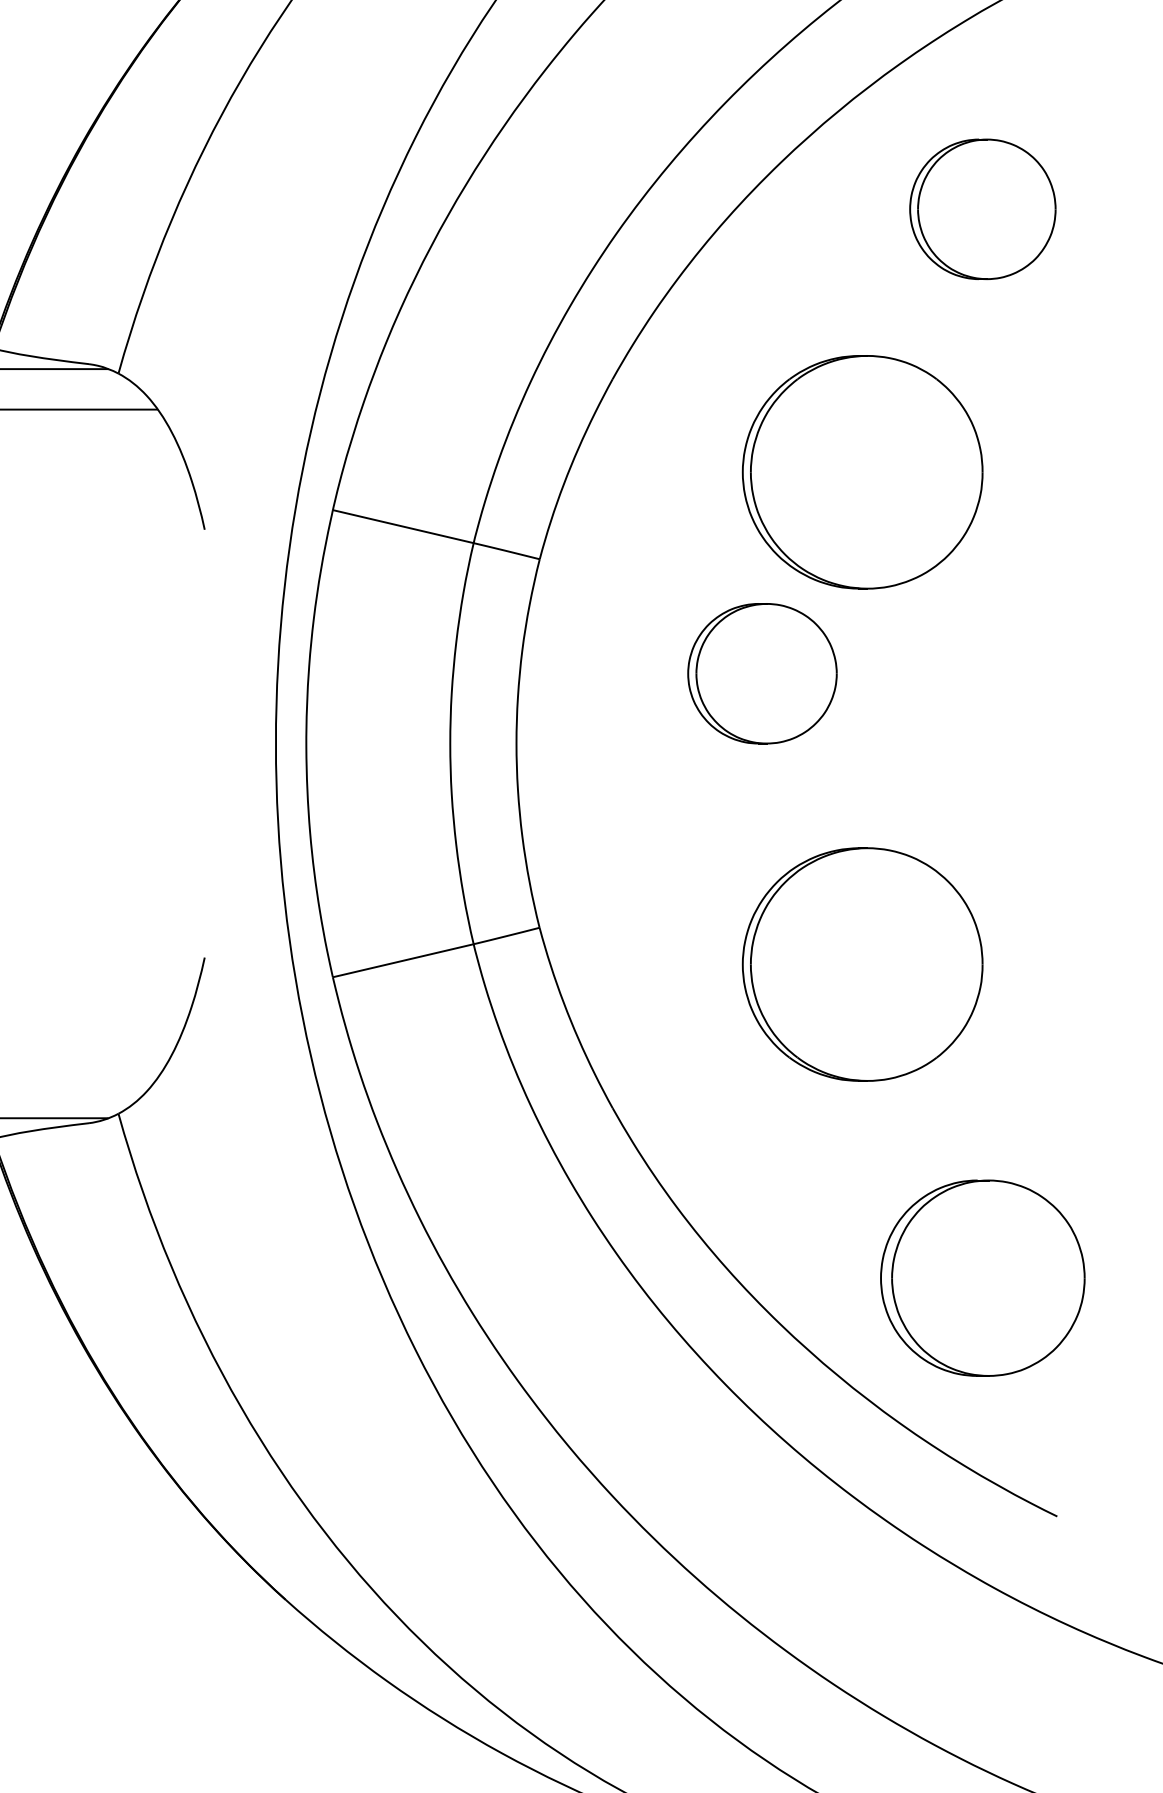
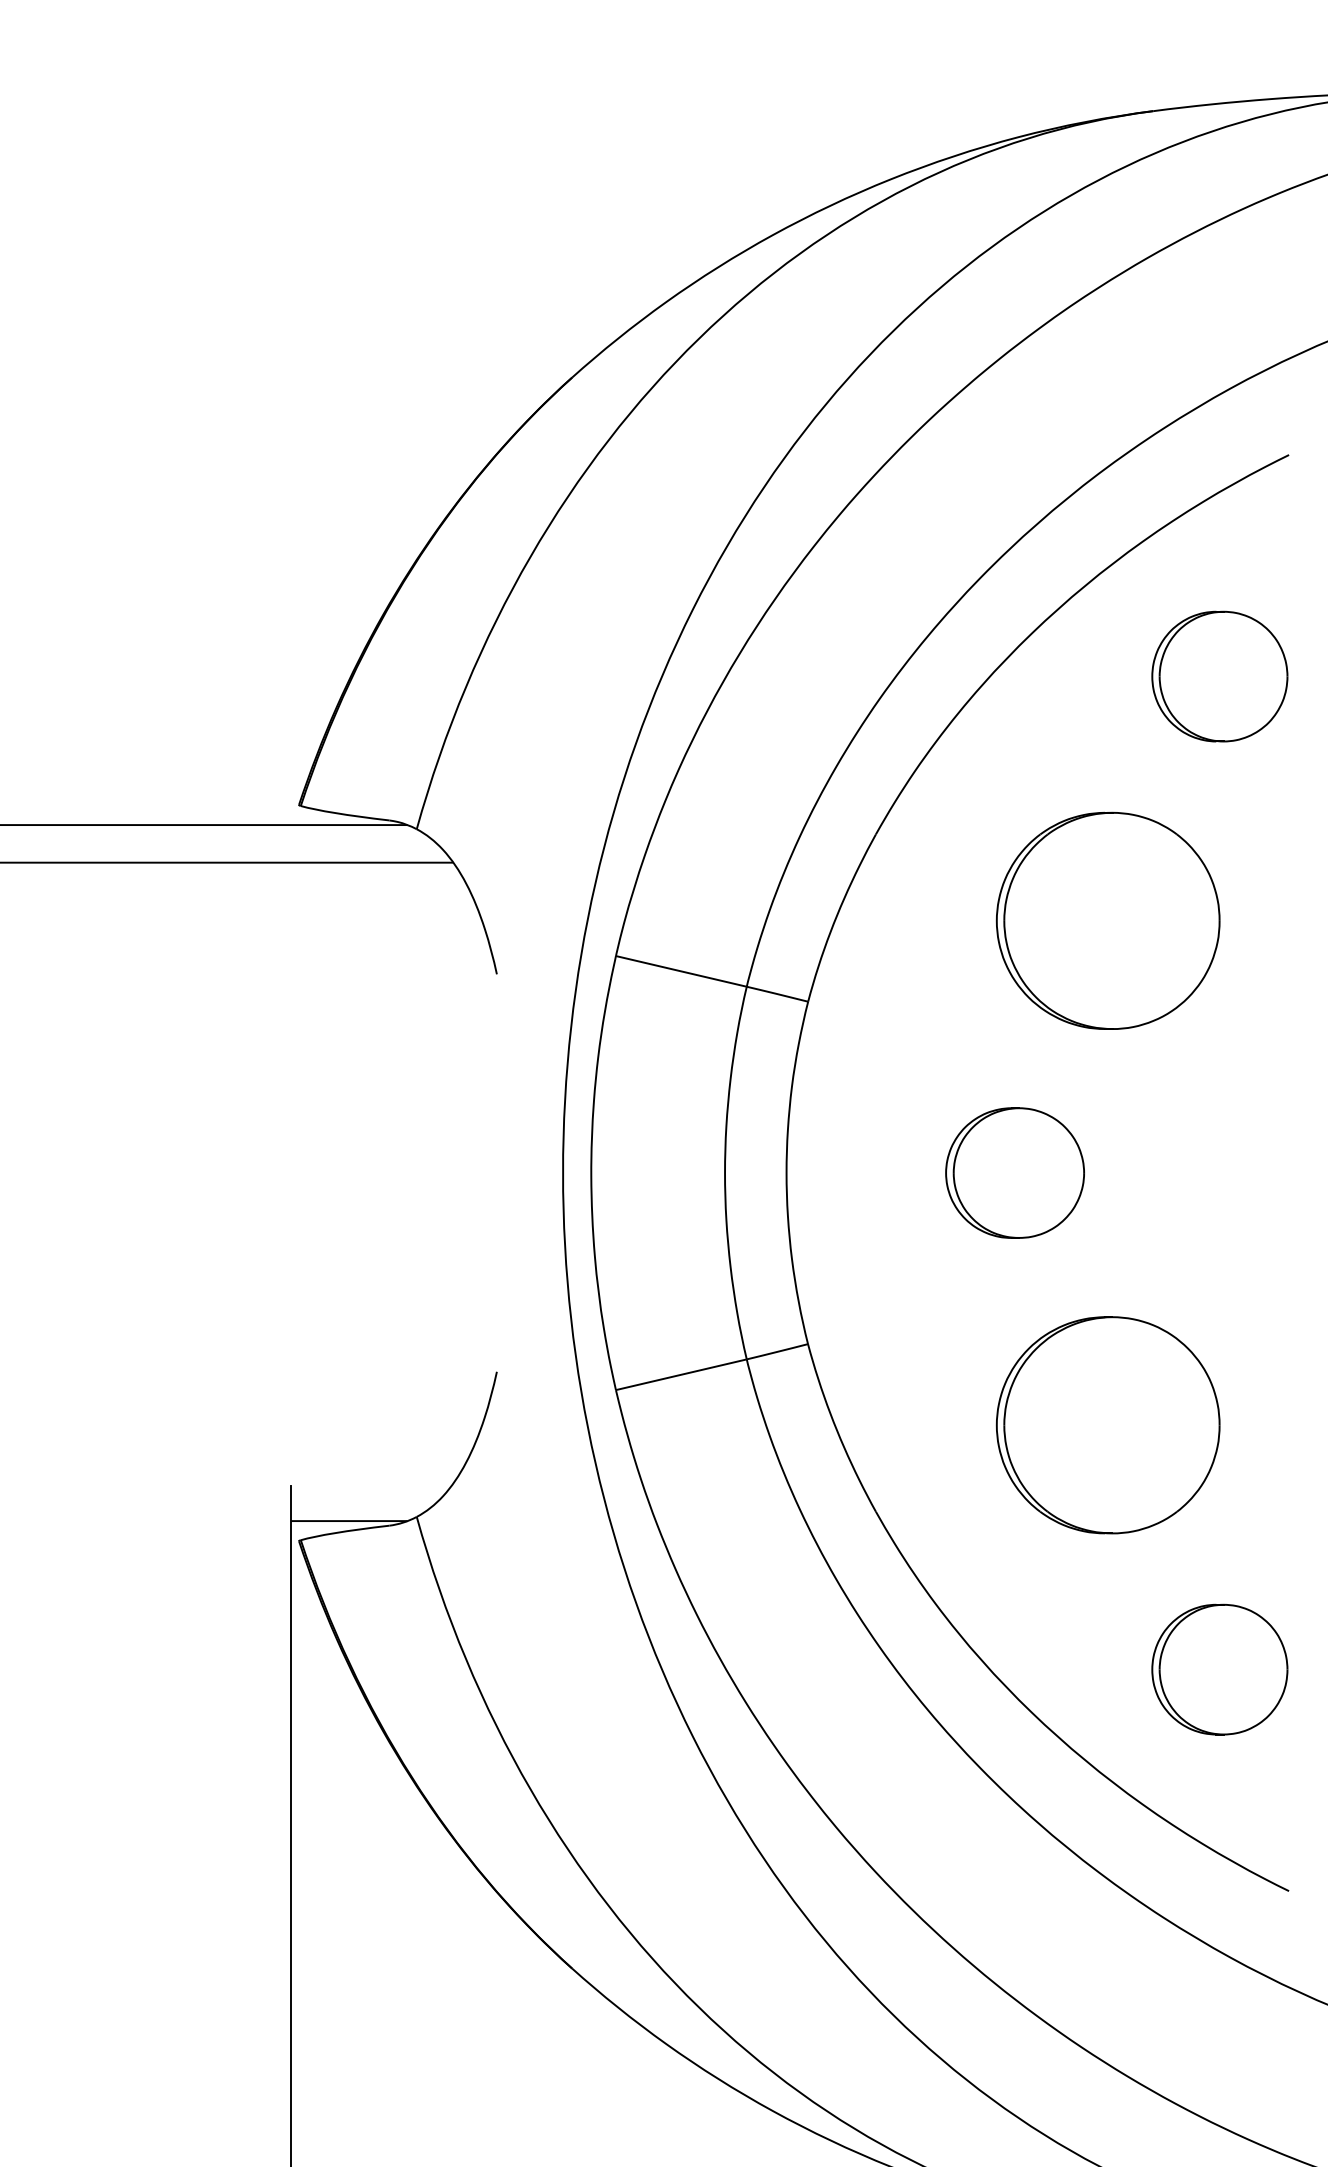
part: (761, 673) -> (1014, 1172), moved
part: (861, 964) -> (1107, 1425), moved
part: (982, 1277) -> (1219, 1669), size x0.71

